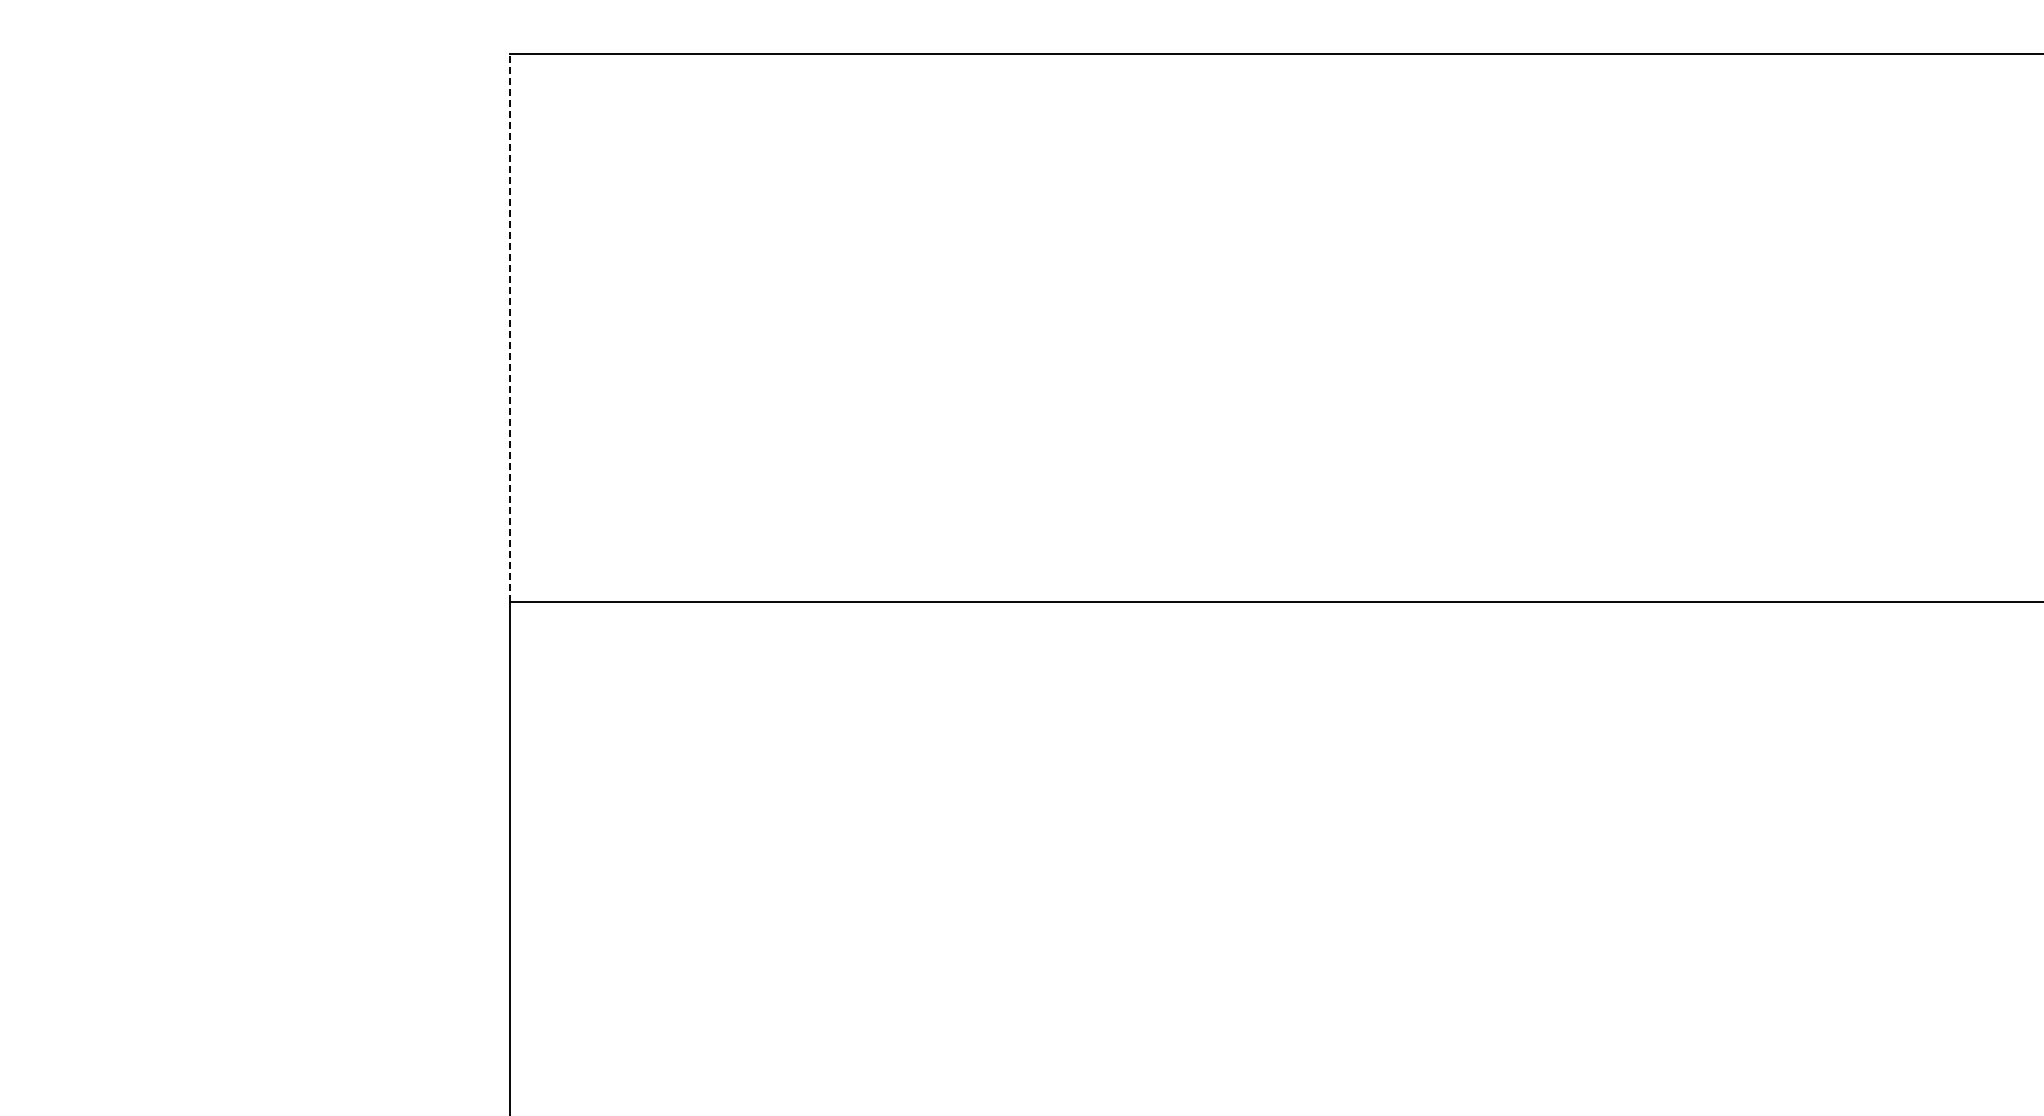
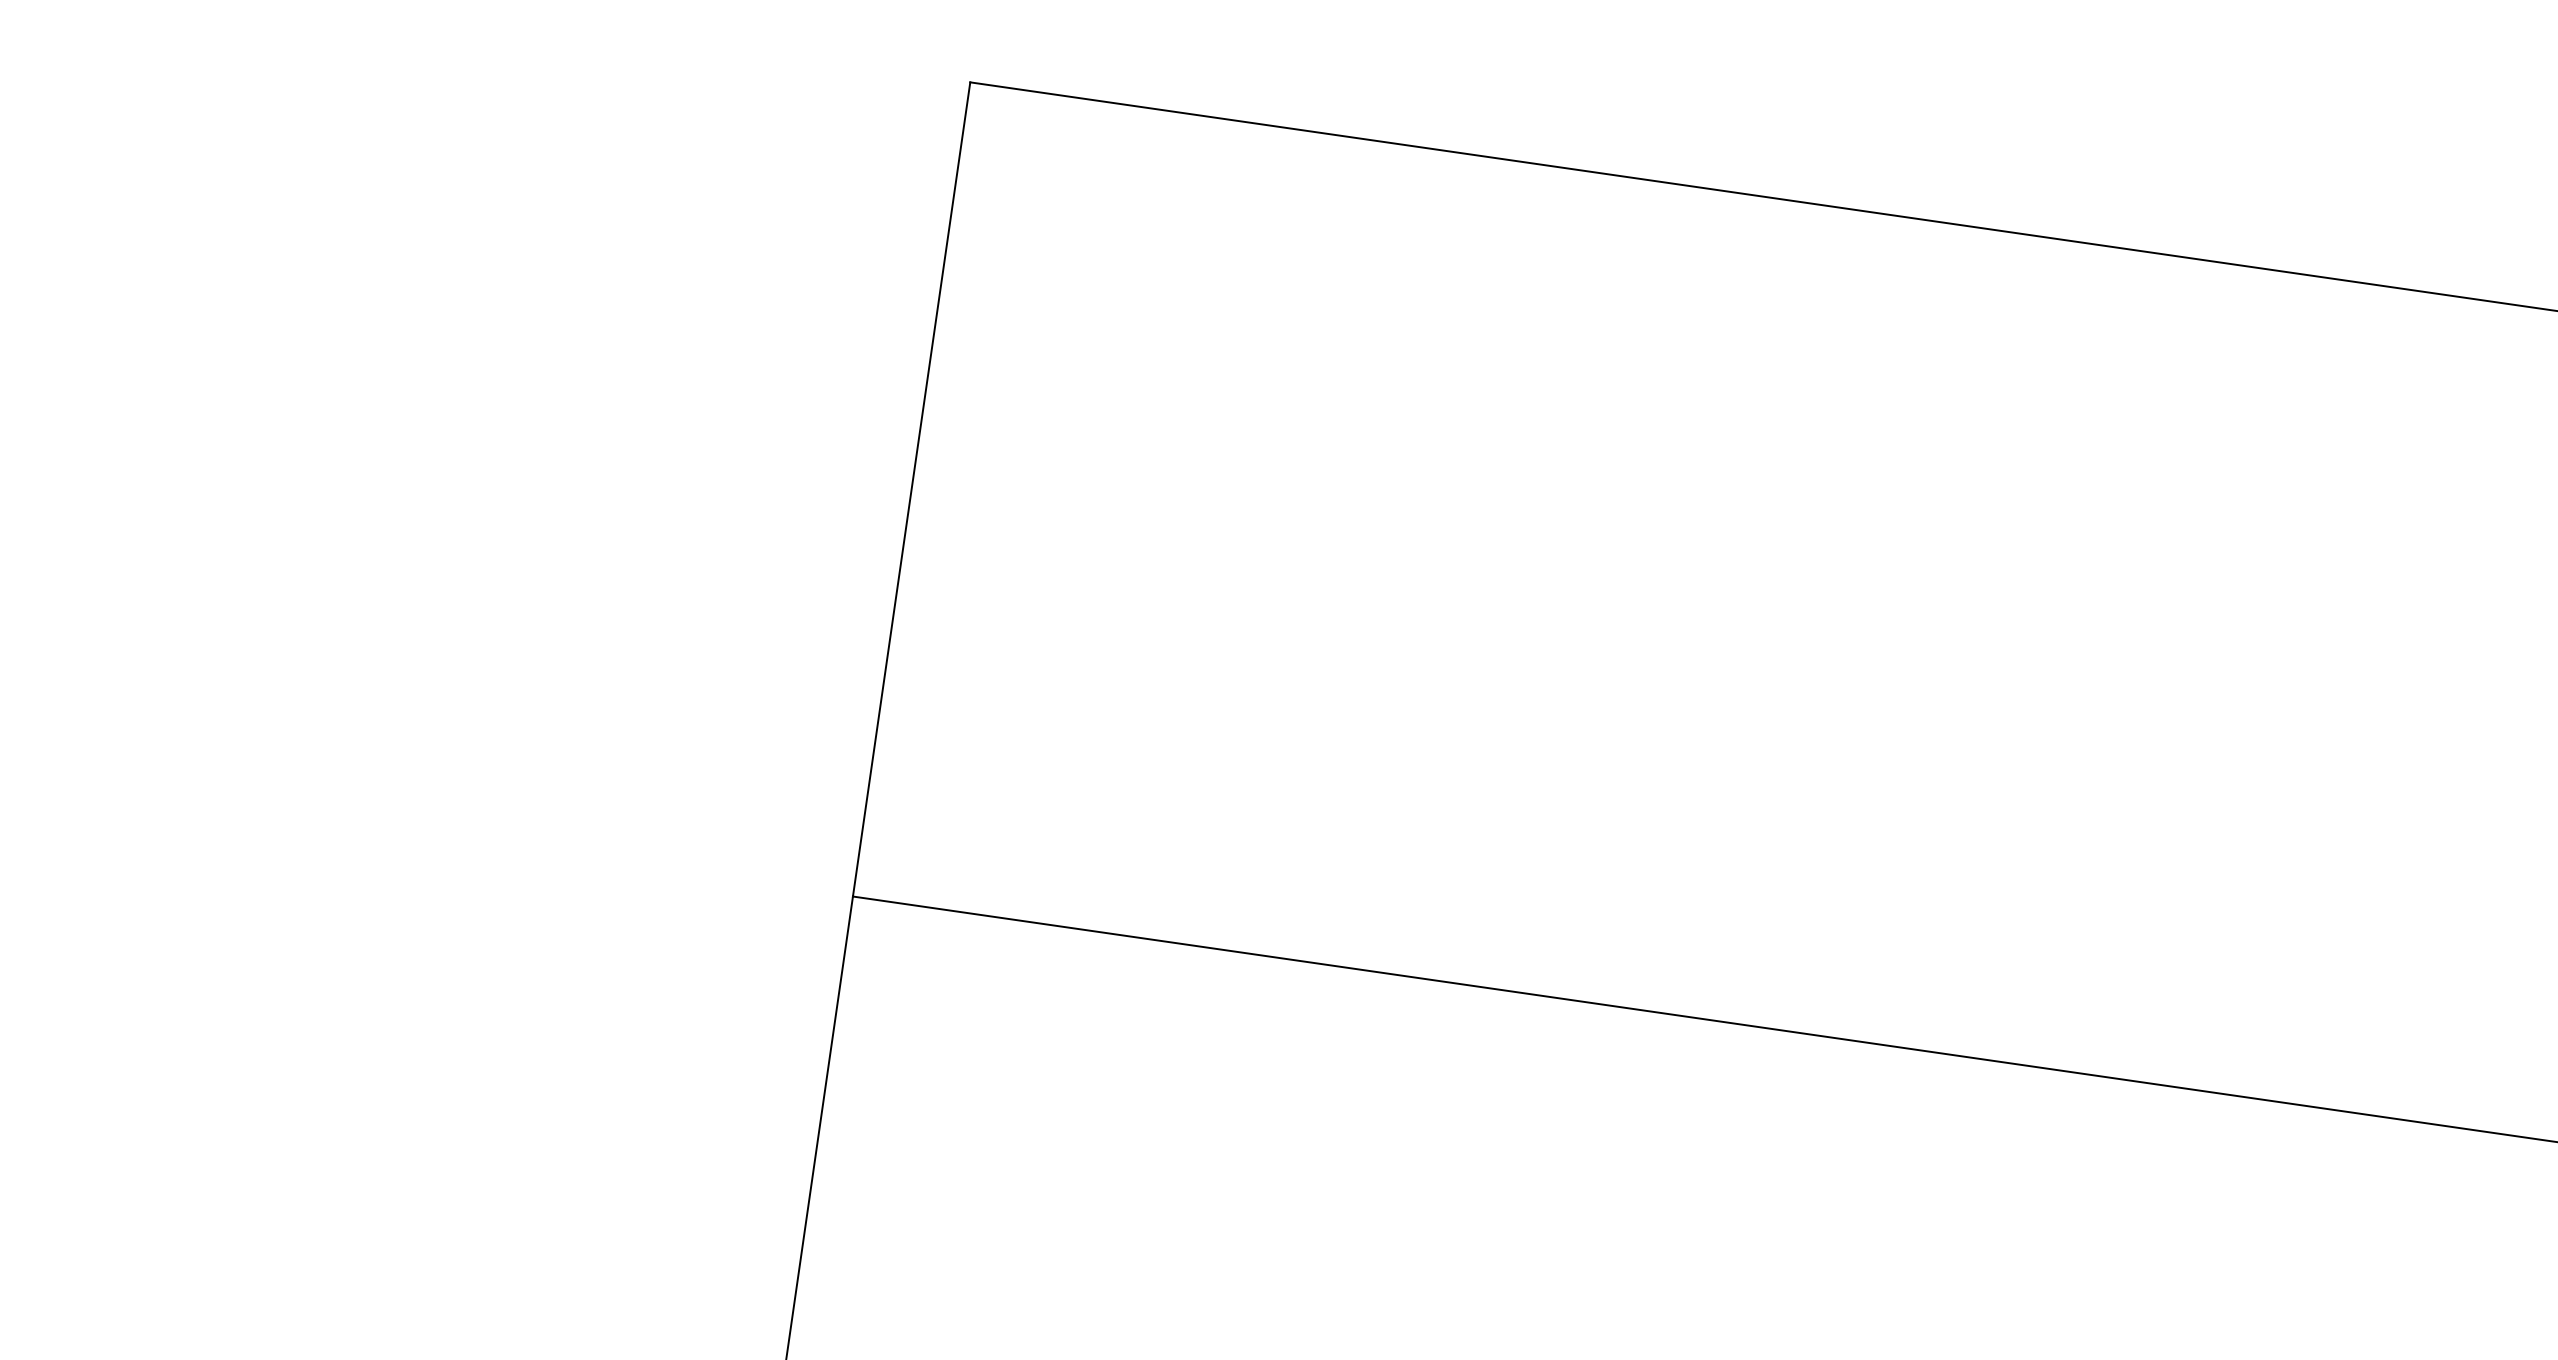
line: (509, 327) -> (911, 488), dashed -> solid

